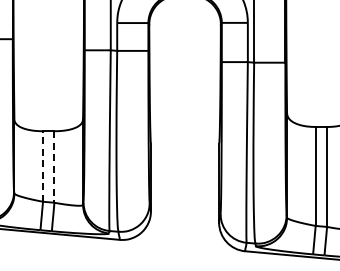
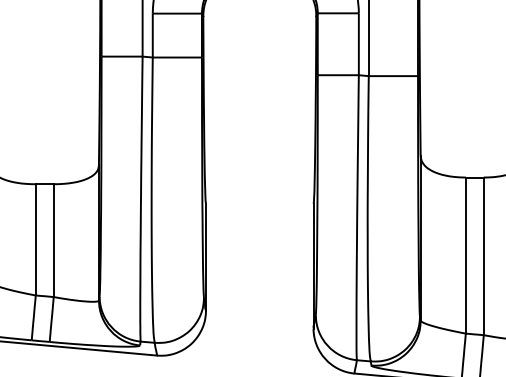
line: (43, 166) -> (36, 239), dashed -> solid
line: (54, 167) -> (53, 241), dashed -> solid

